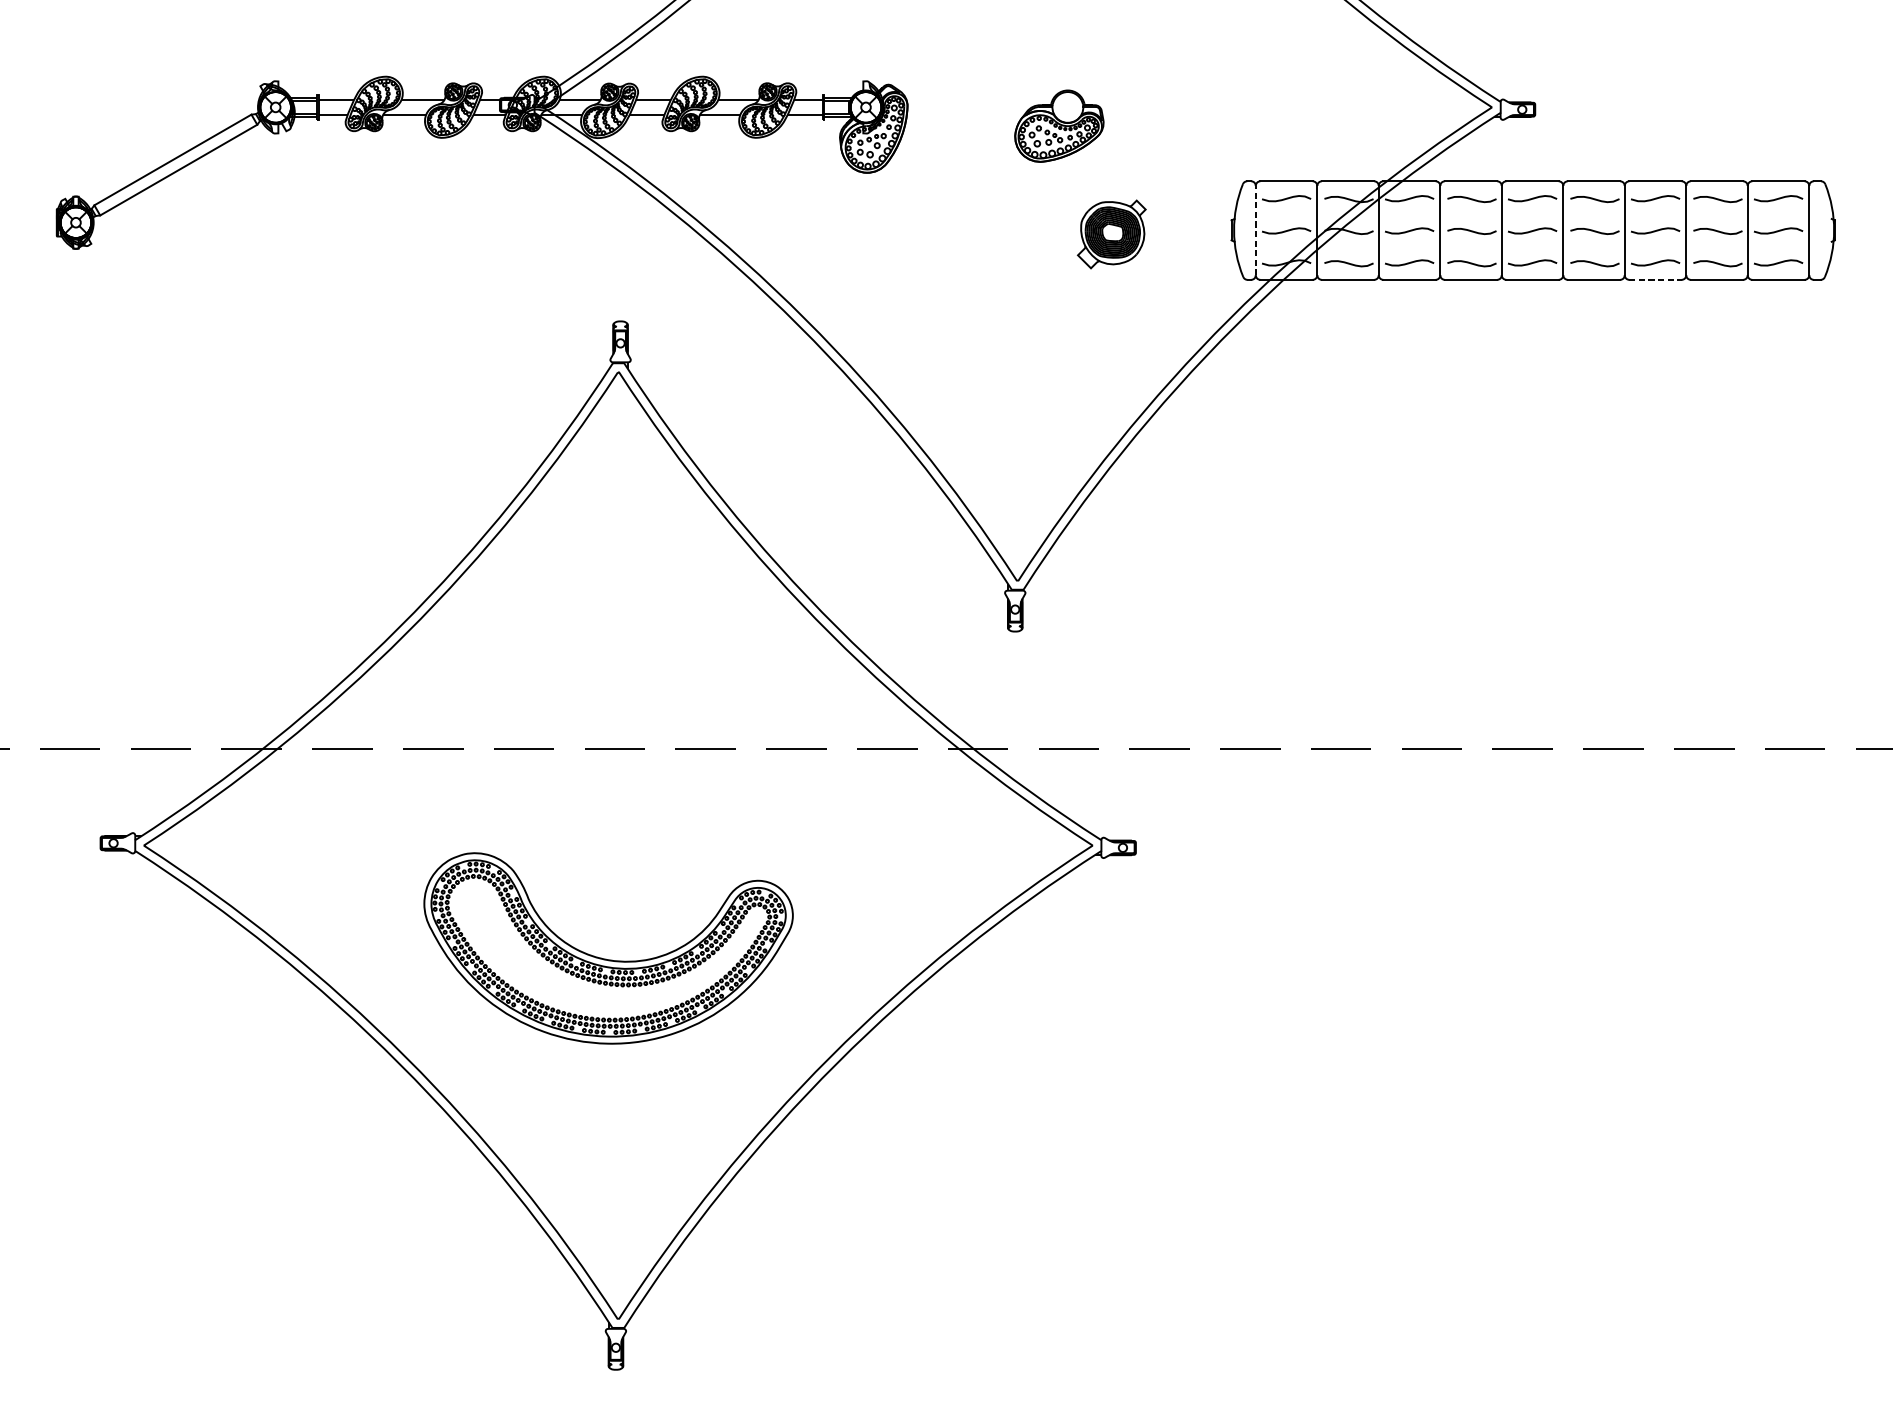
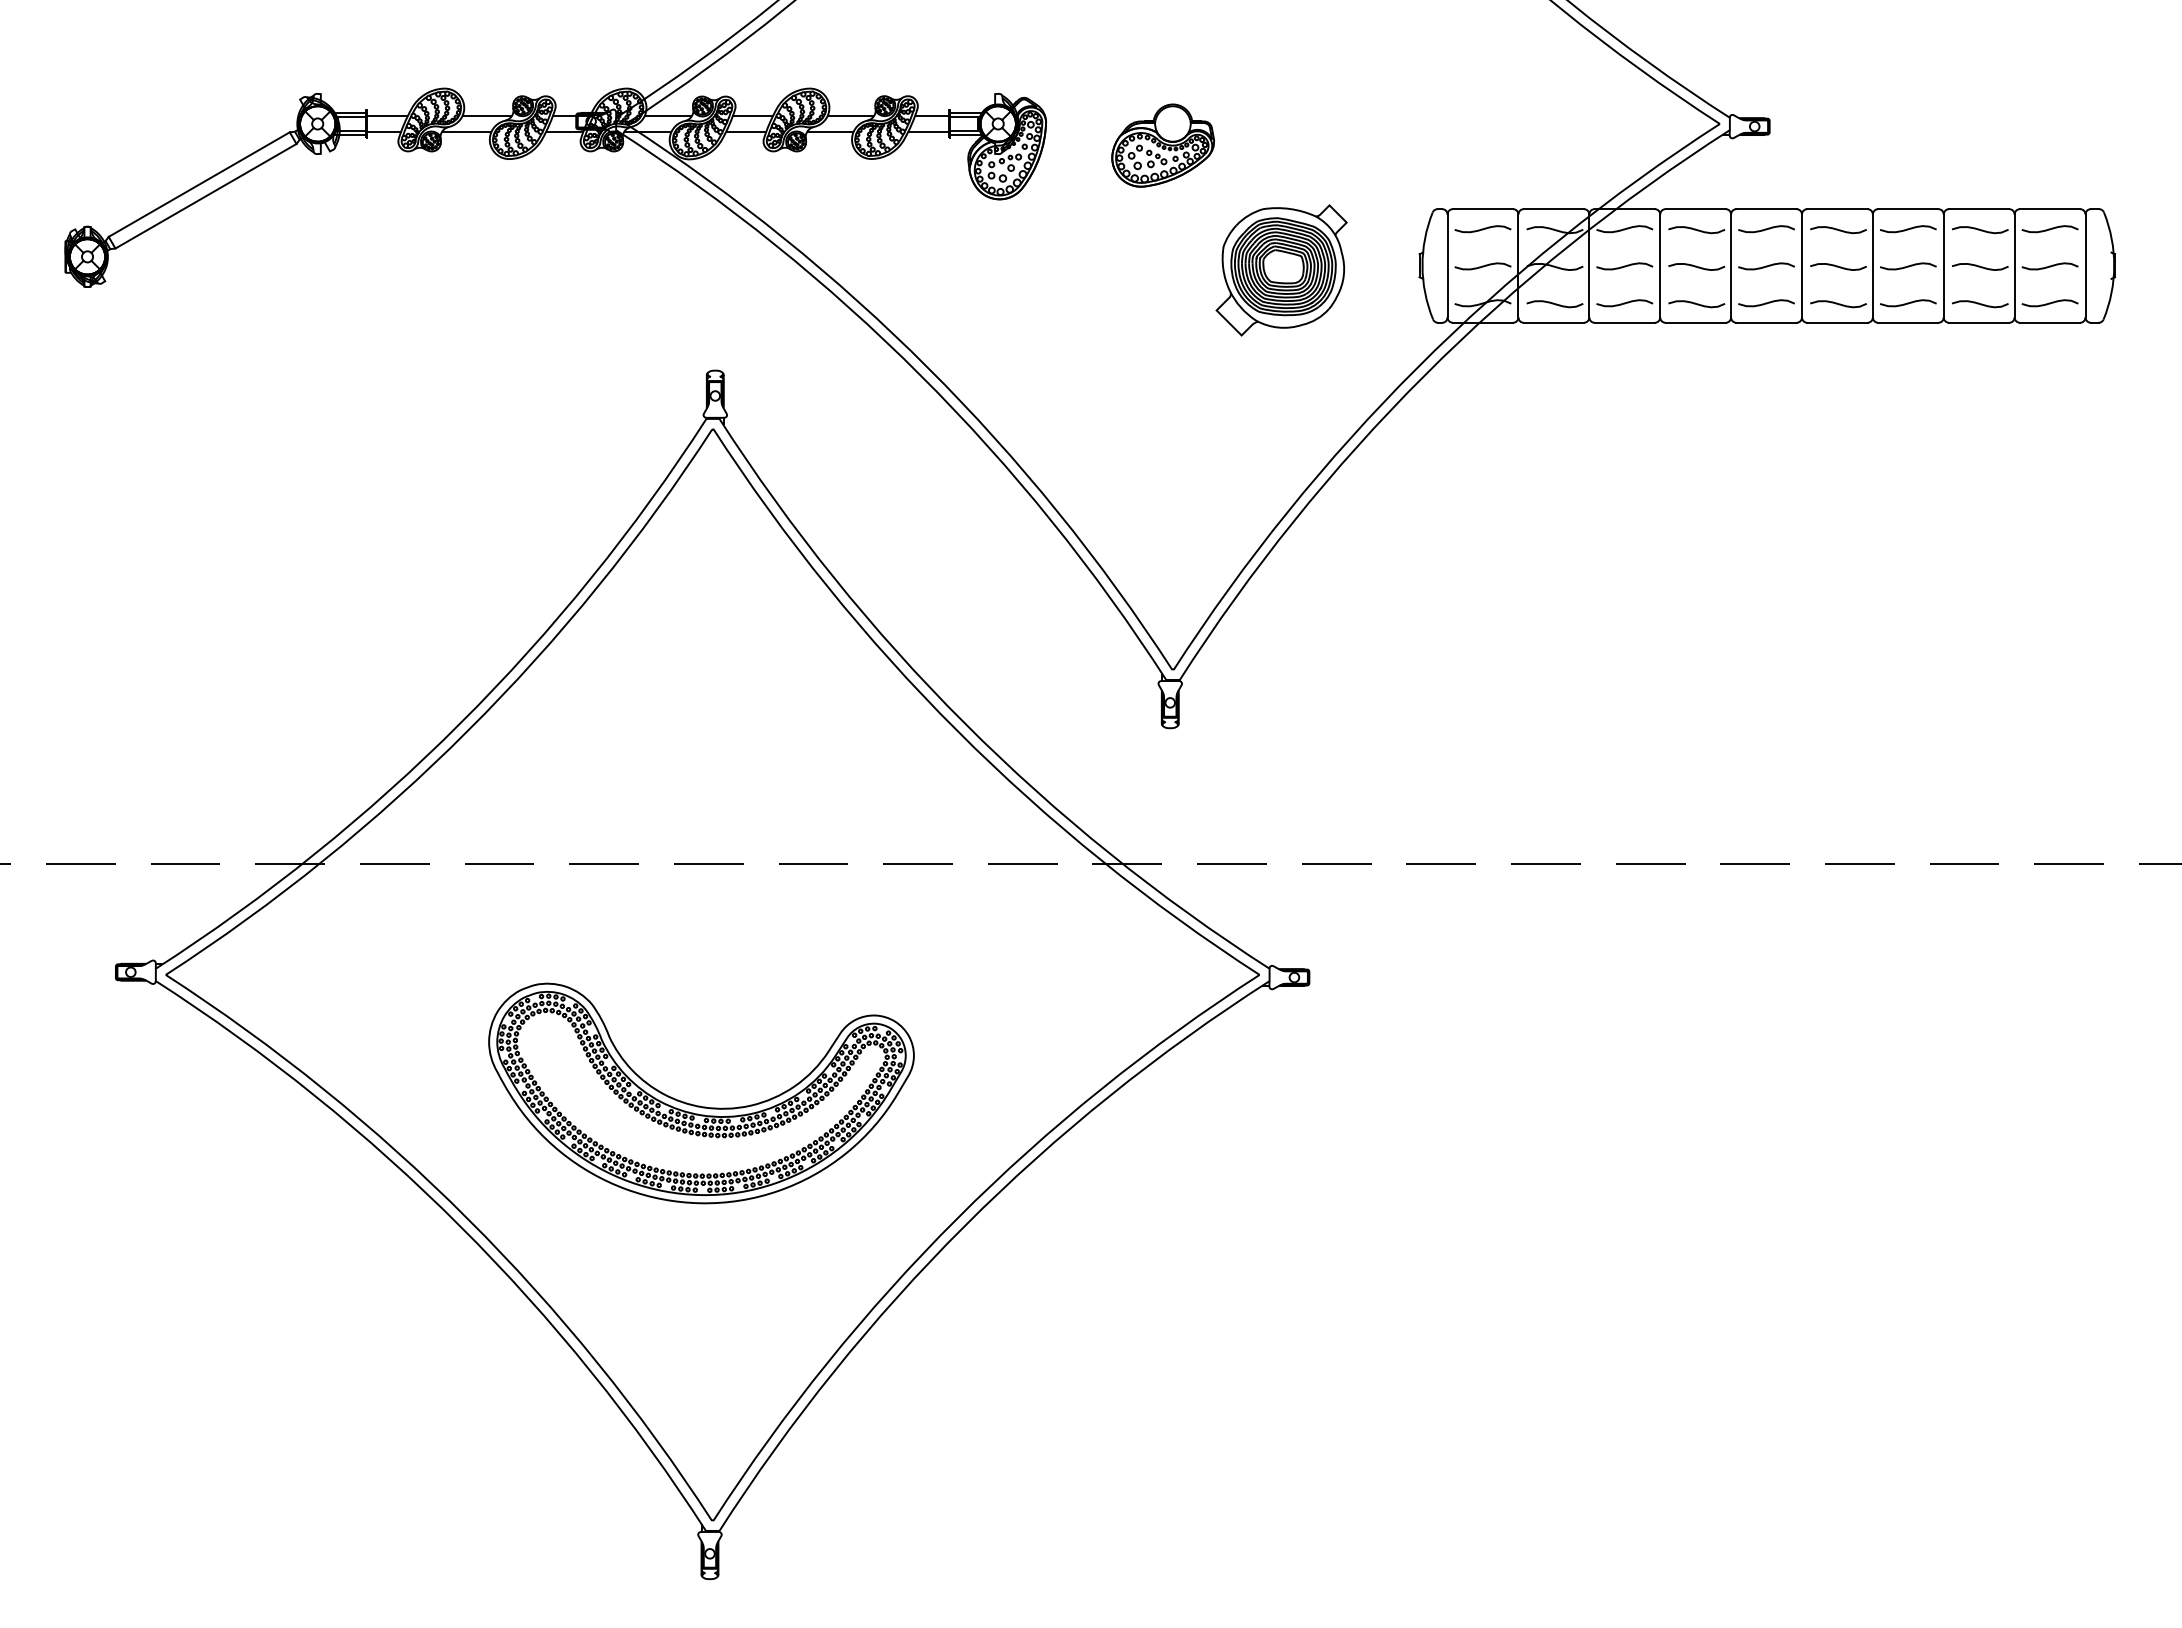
part: (1058, 126) -> (1162, 145), moved
line: (1255, 230) -> (1447, 265), dashed -> solid
part: (1111, 234) -> (1281, 270), size x1.67
line: (1655, 279) -> (1908, 322), dashed -> solid

